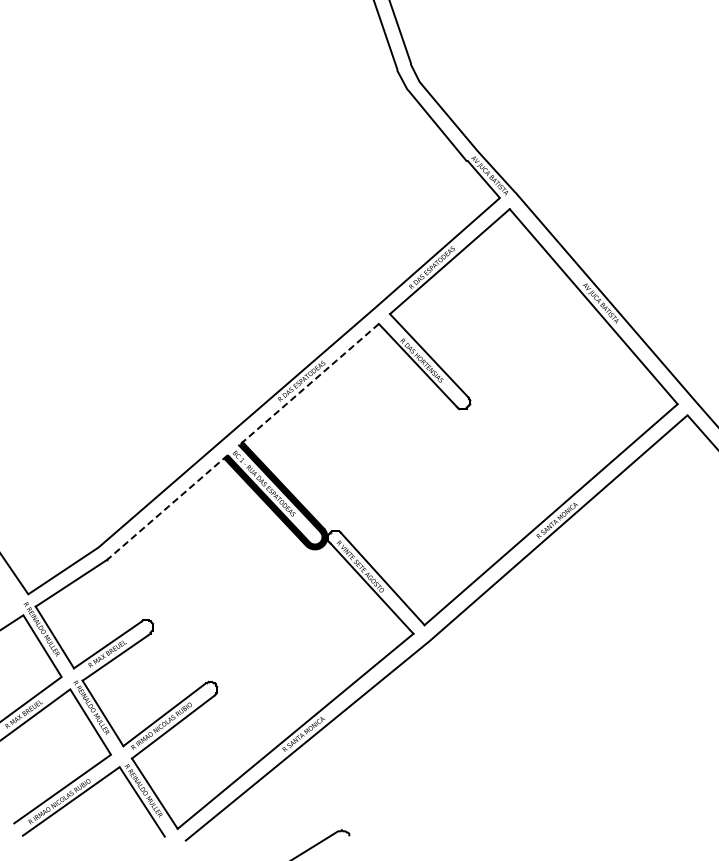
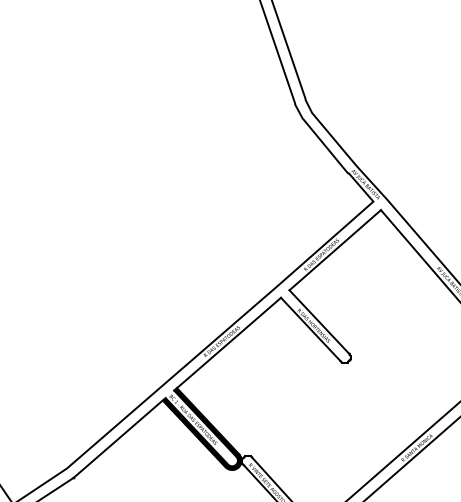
line: (308, 384) -> (227, 344), dashed -> solid
line: (167, 507) -> (119, 438), dashed -> solid

